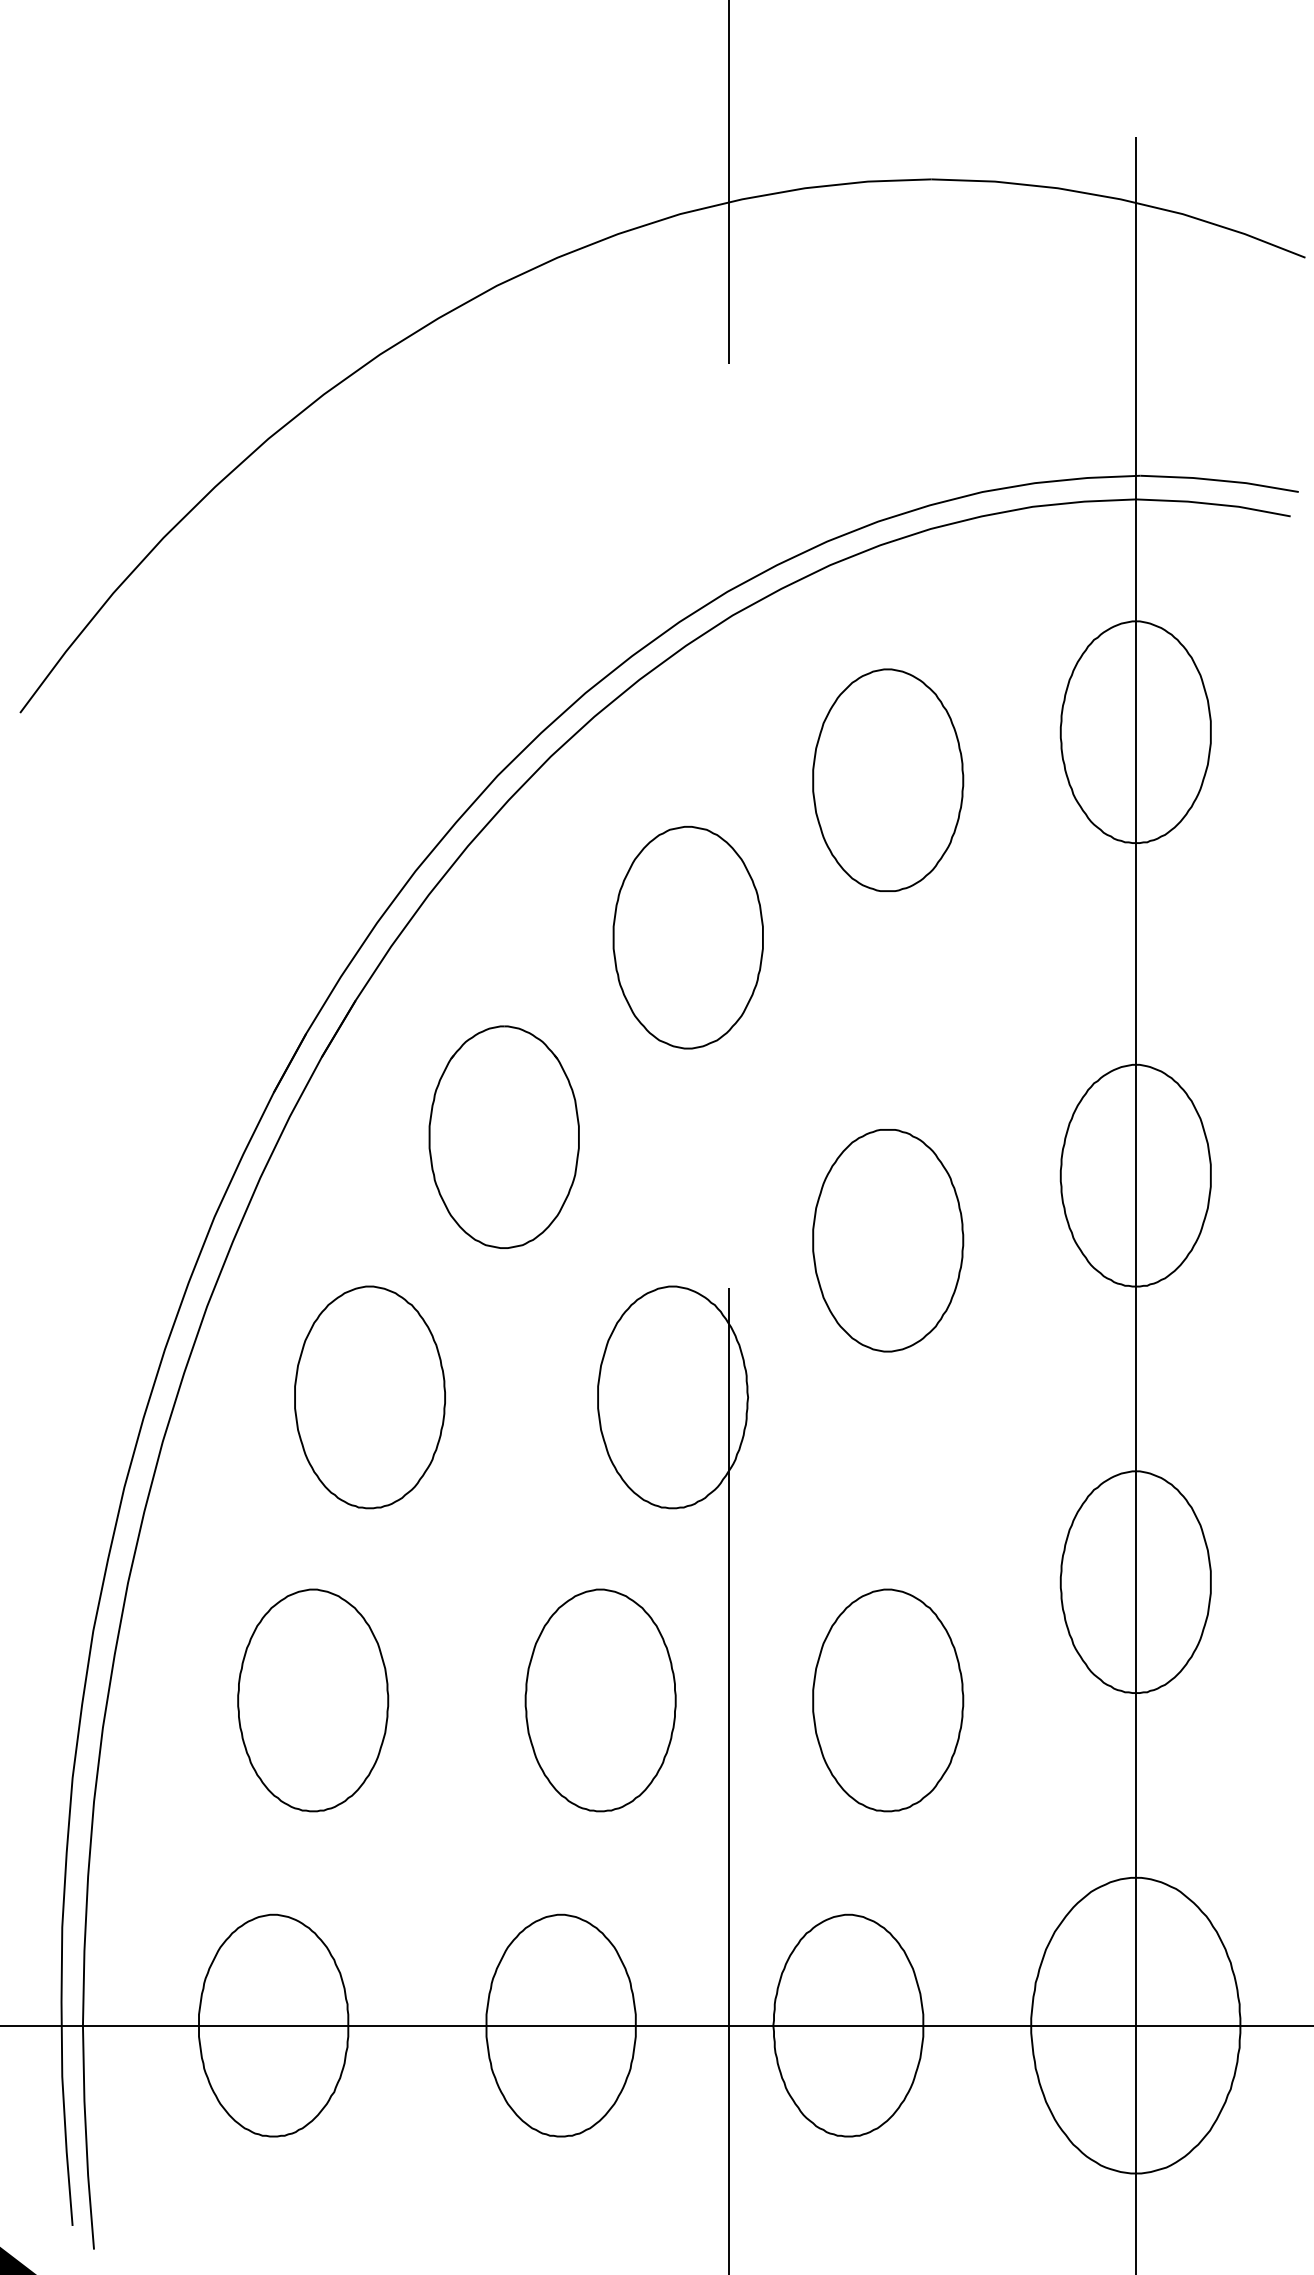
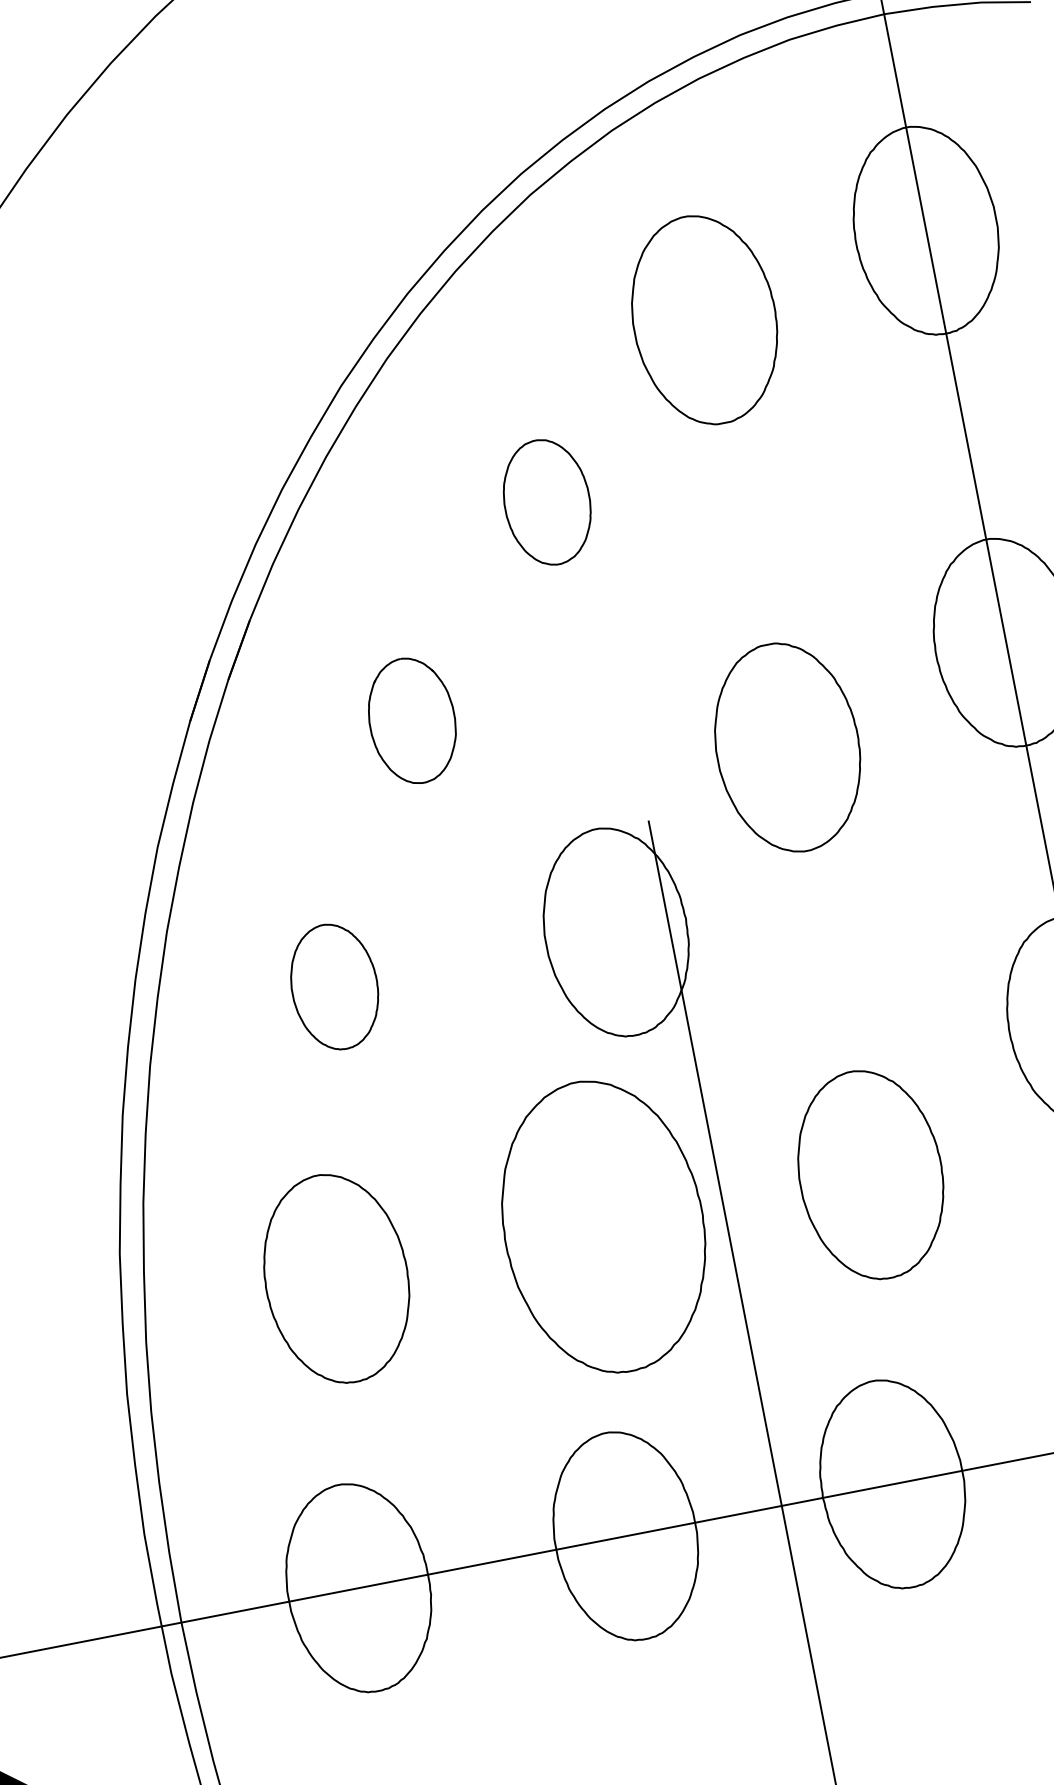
part: (687, 937) -> (546, 502), size x0.6
part: (503, 1136) -> (411, 720), size x0.6
part: (369, 1397) -> (334, 987), size x0.6
part: (600, 1700) -> (603, 1226), size x1.4

